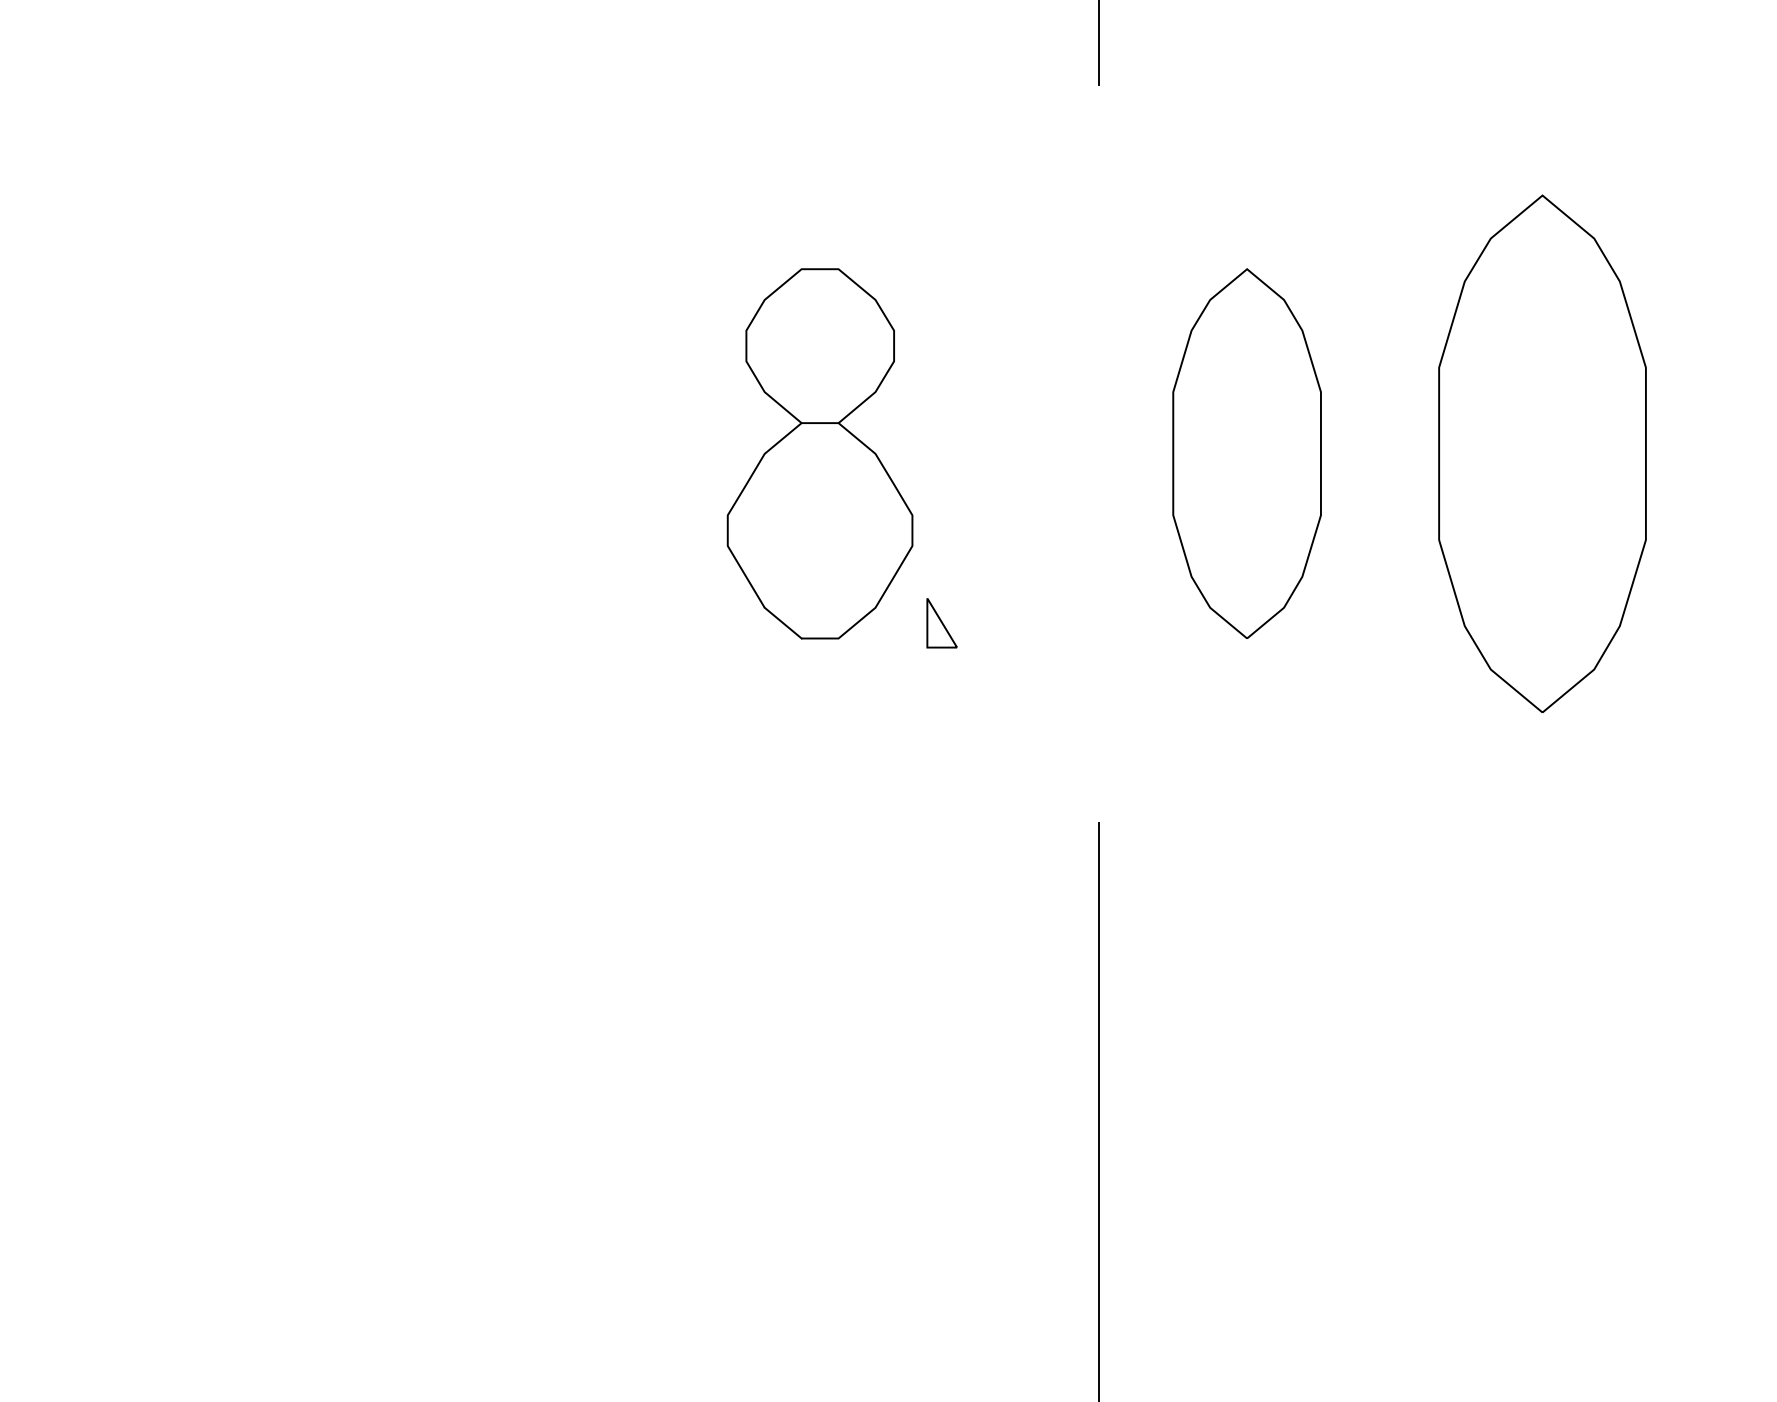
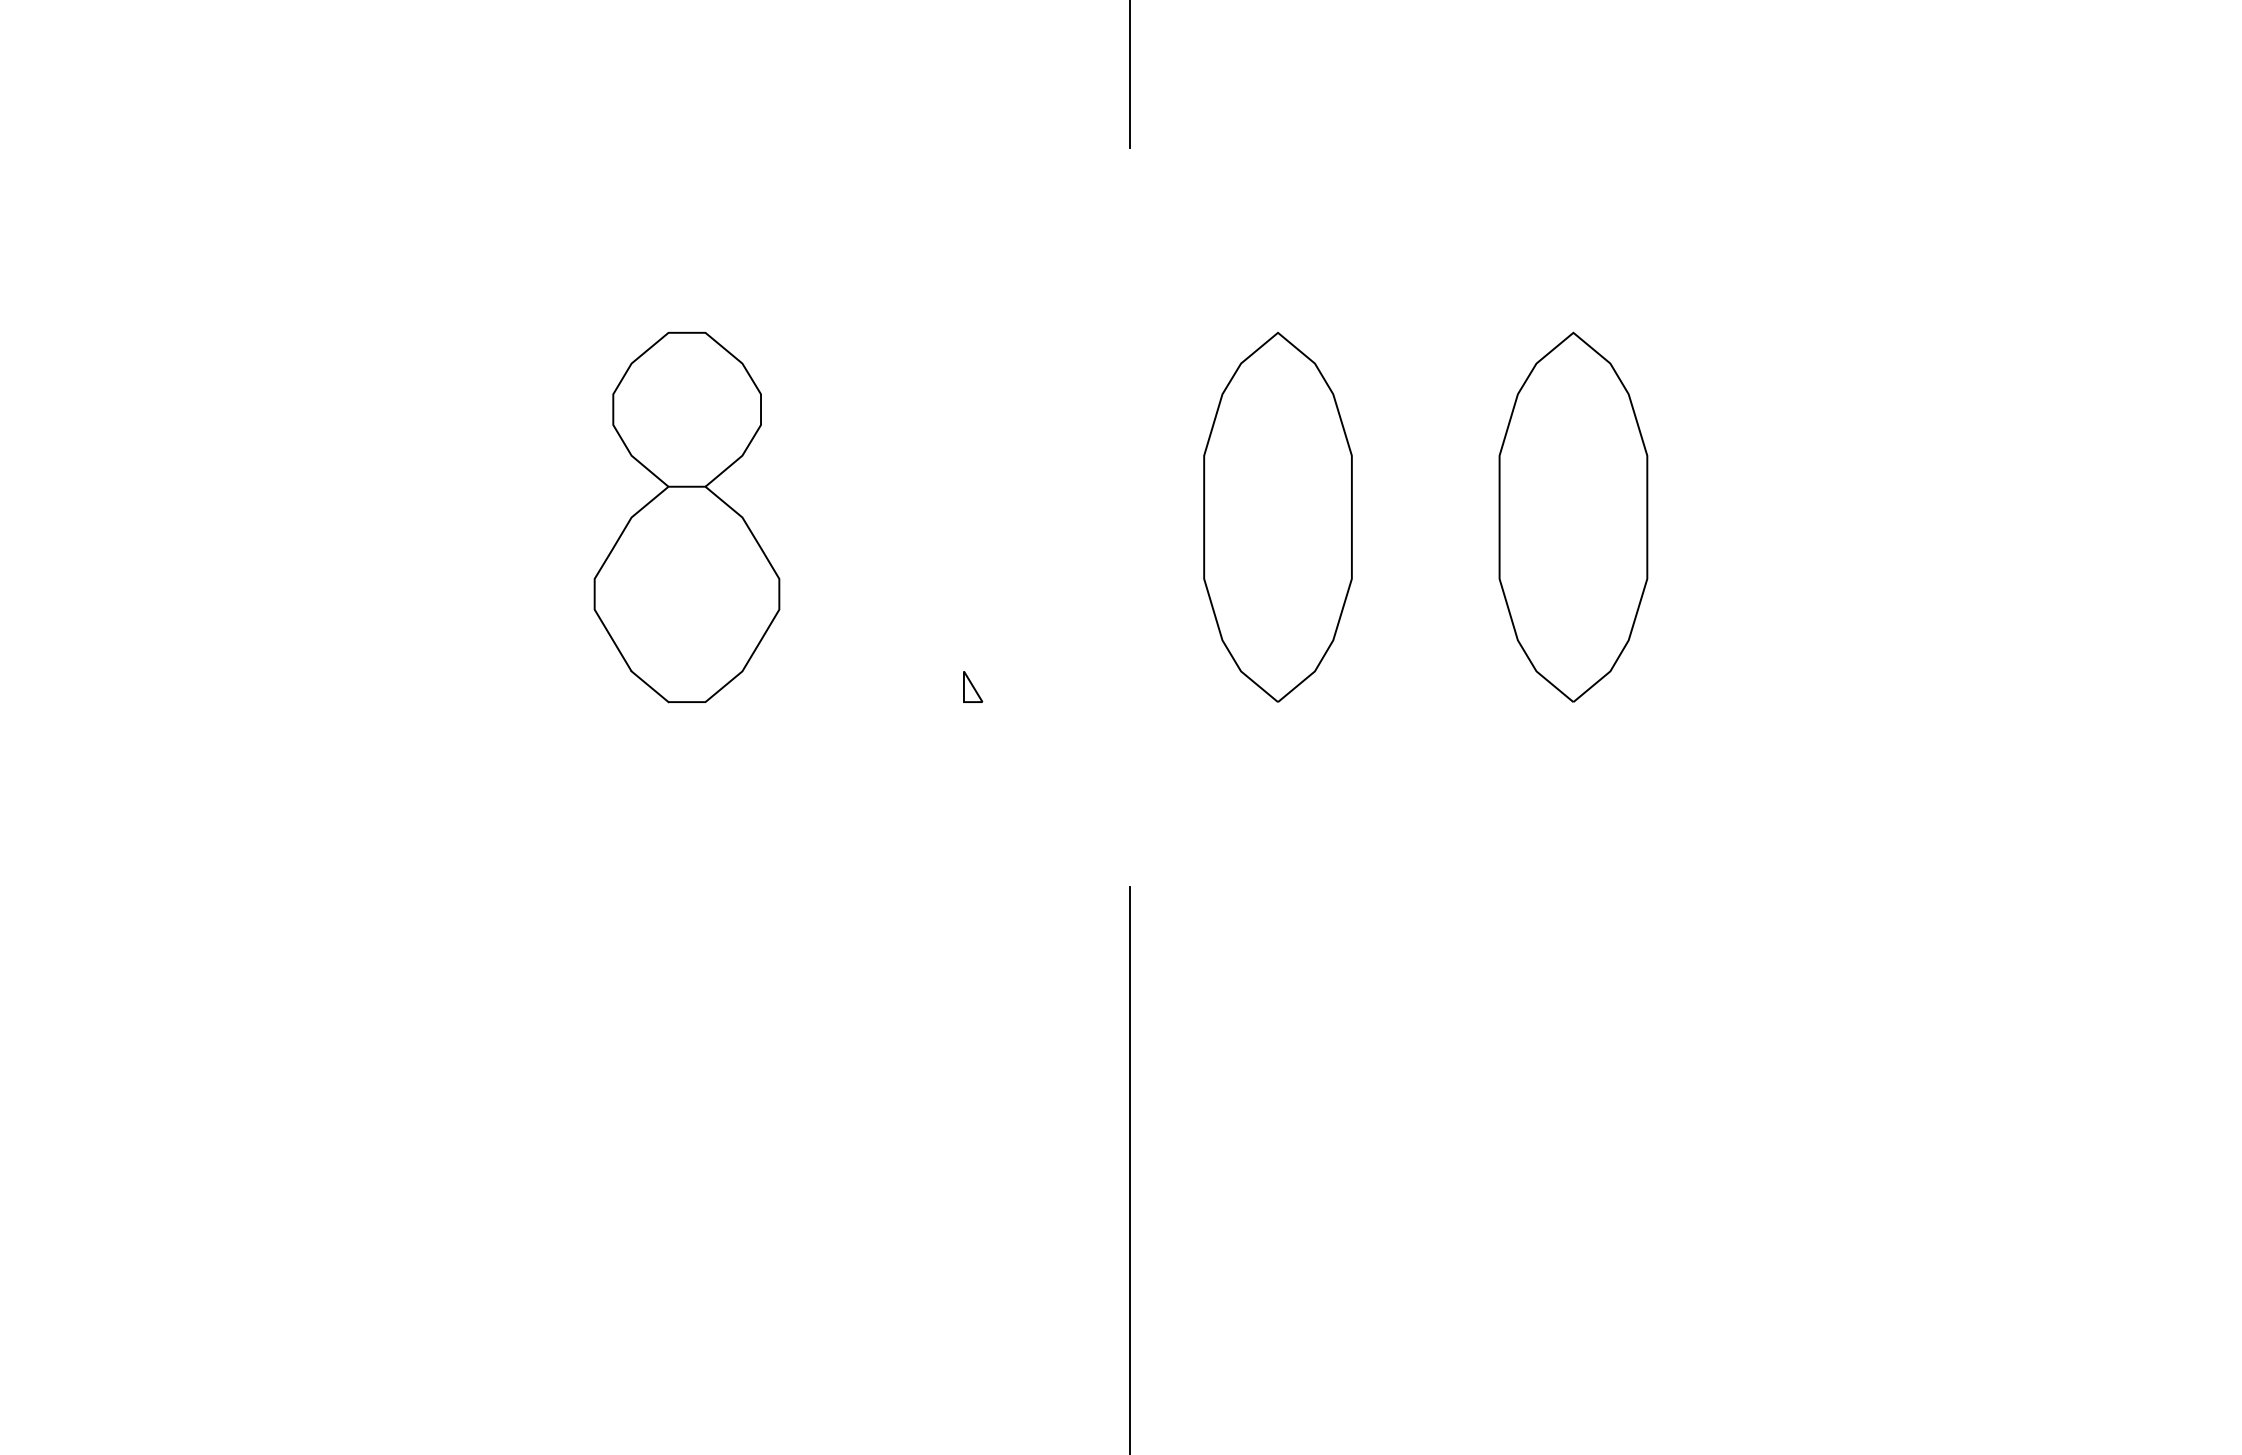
part: (1542, 452) -> (1573, 516), size x0.71
part: (819, 453) -> (686, 517), moved
part: (942, 622) -> (973, 686), size x0.62

